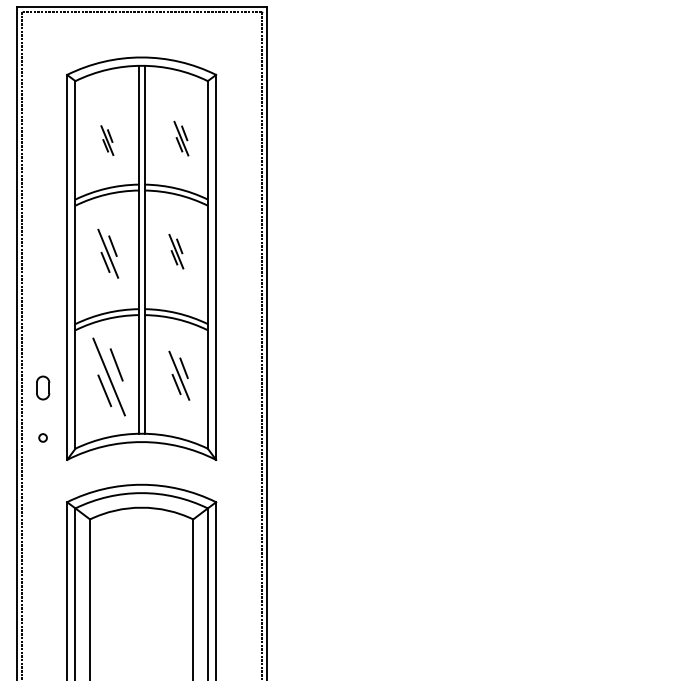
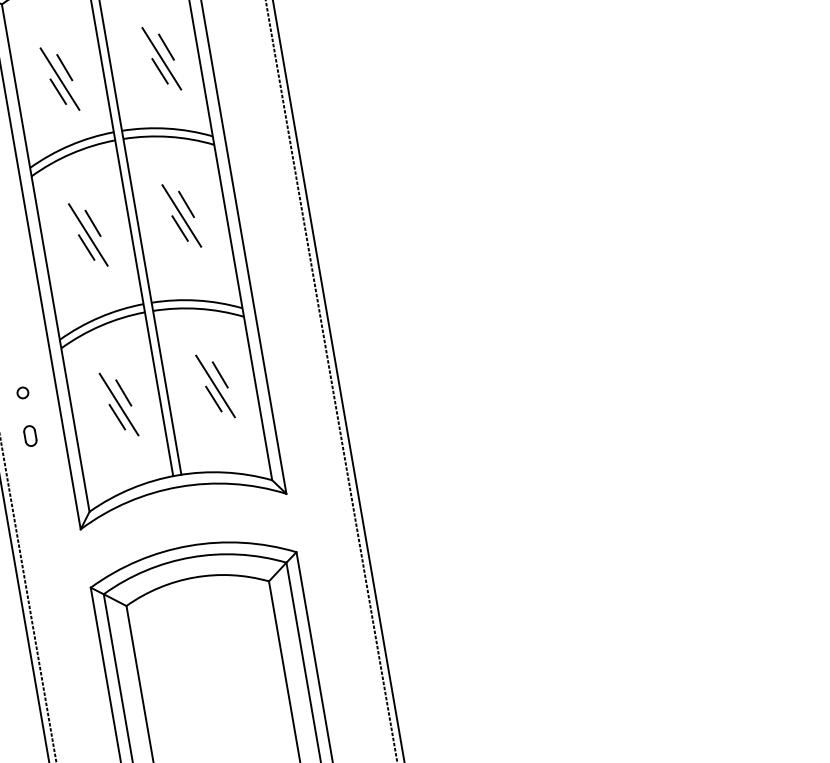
part: (181, 138) -> (161, 58), size x1.43
part: (107, 140) -> (60, 78), size x1.67
part: (176, 251) -> (181, 215), size x1.43
part: (109, 376) -> (119, 404), size x0.62
part: (42, 388) -> (29, 436), size x0.62
circle: (42, 437) -> (22, 392), moved

